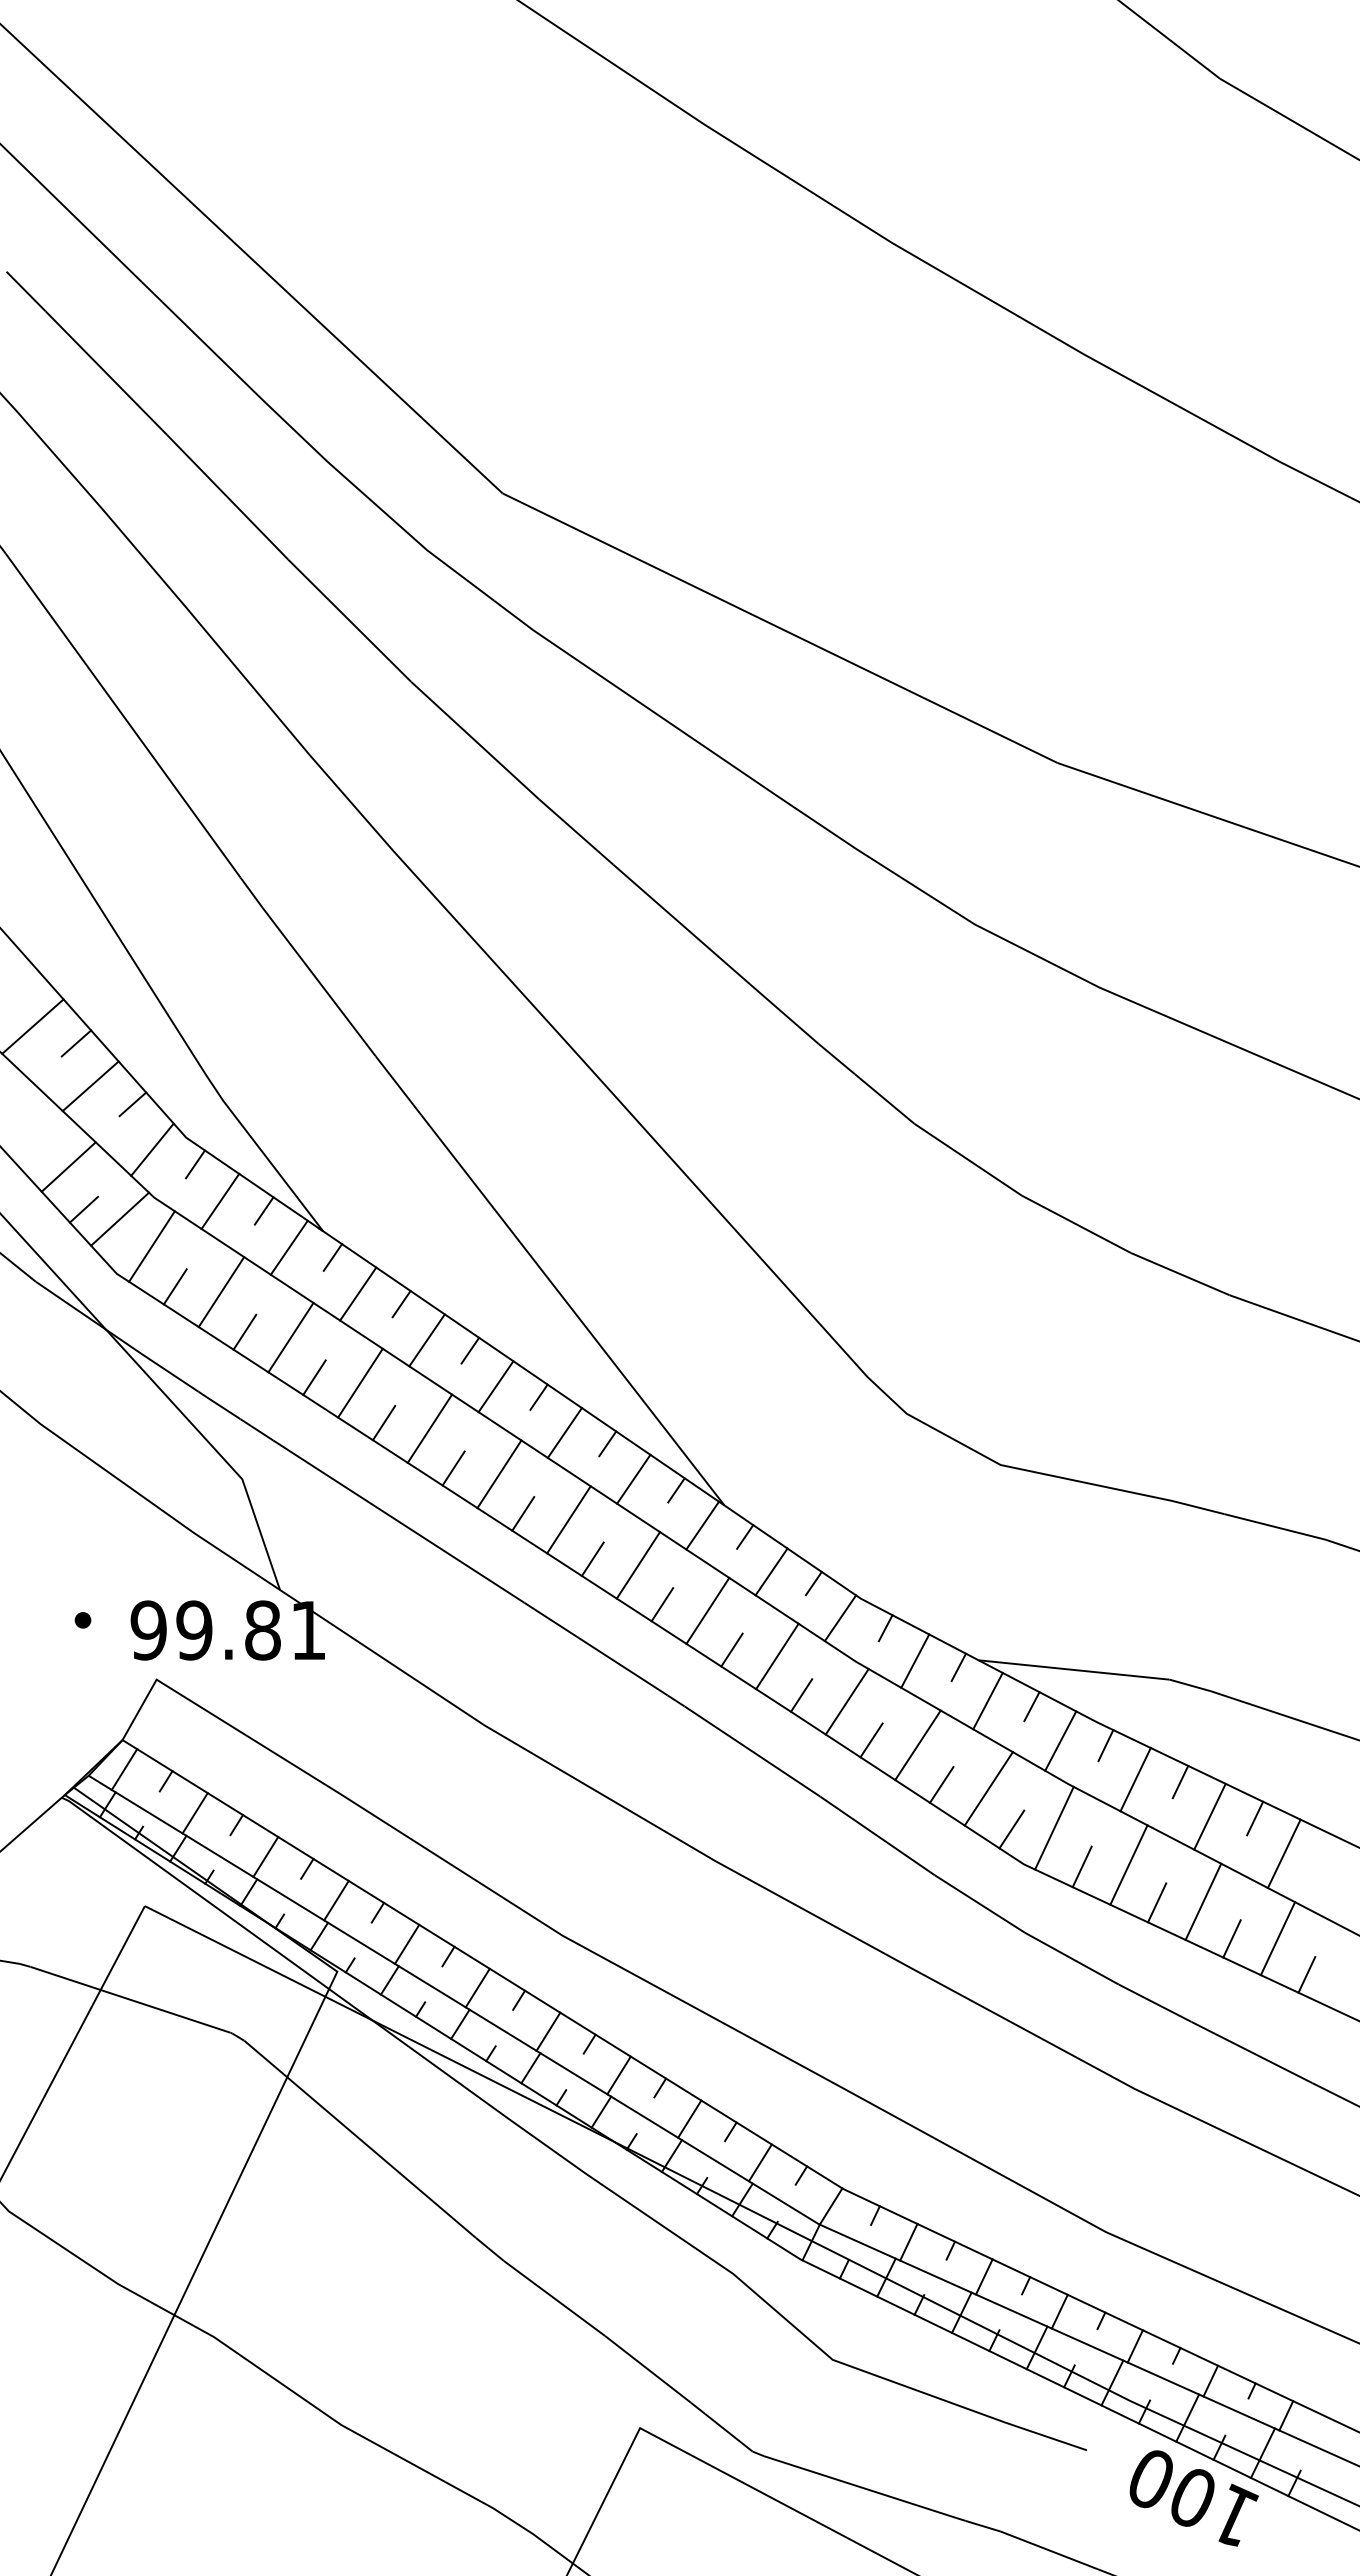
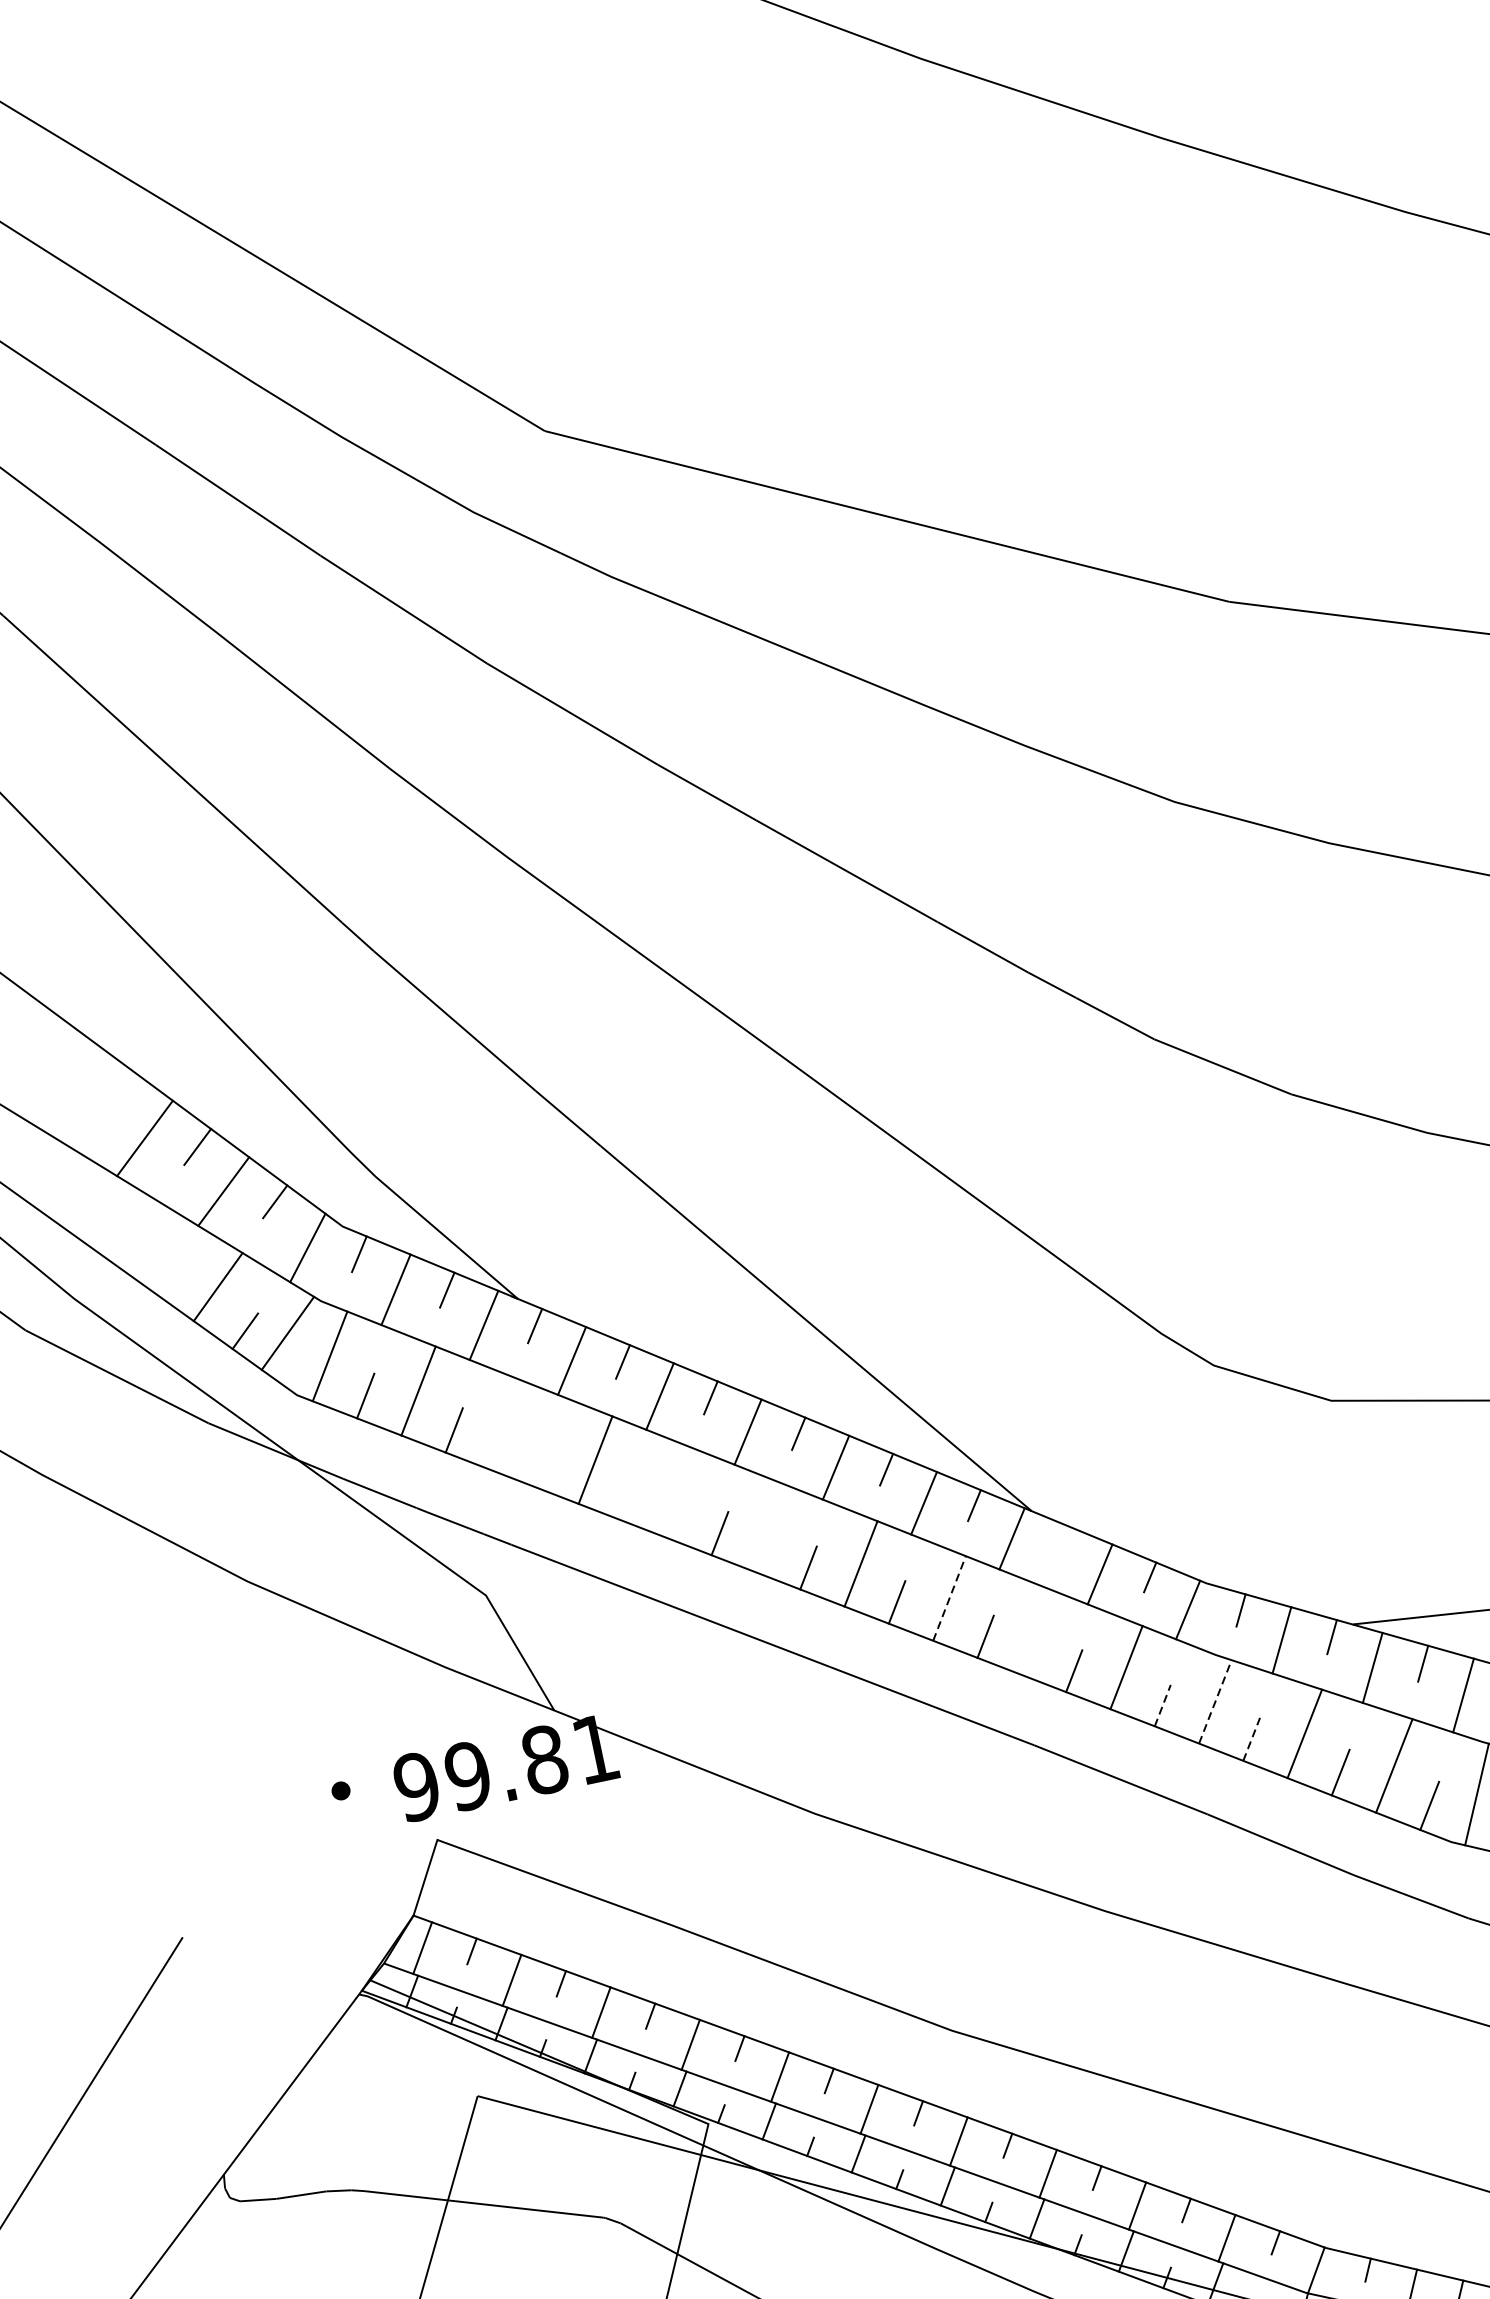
line: (290, 1337) -> (506, 1425), removed
line: (314, 1377) -> (542, 1464), removed
line: (383, 1422) -> (630, 1498), removed
line: (429, 1428) -> (683, 1494), removed
line: (499, 1474) -> (772, 1529), removed
line: (745, 1536) -> (1062, 1540), removed
line: (638, 1565) -> (949, 1598), solid -> dashed
line: (707, 1610) -> (1037, 1632), removed
line: (801, 1695) -> (1162, 1705), solid -> dashed
line: (847, 1701) -> (1215, 1701), solid -> dashed
line: (871, 1740) -> (1251, 1739), solid -> dashed

